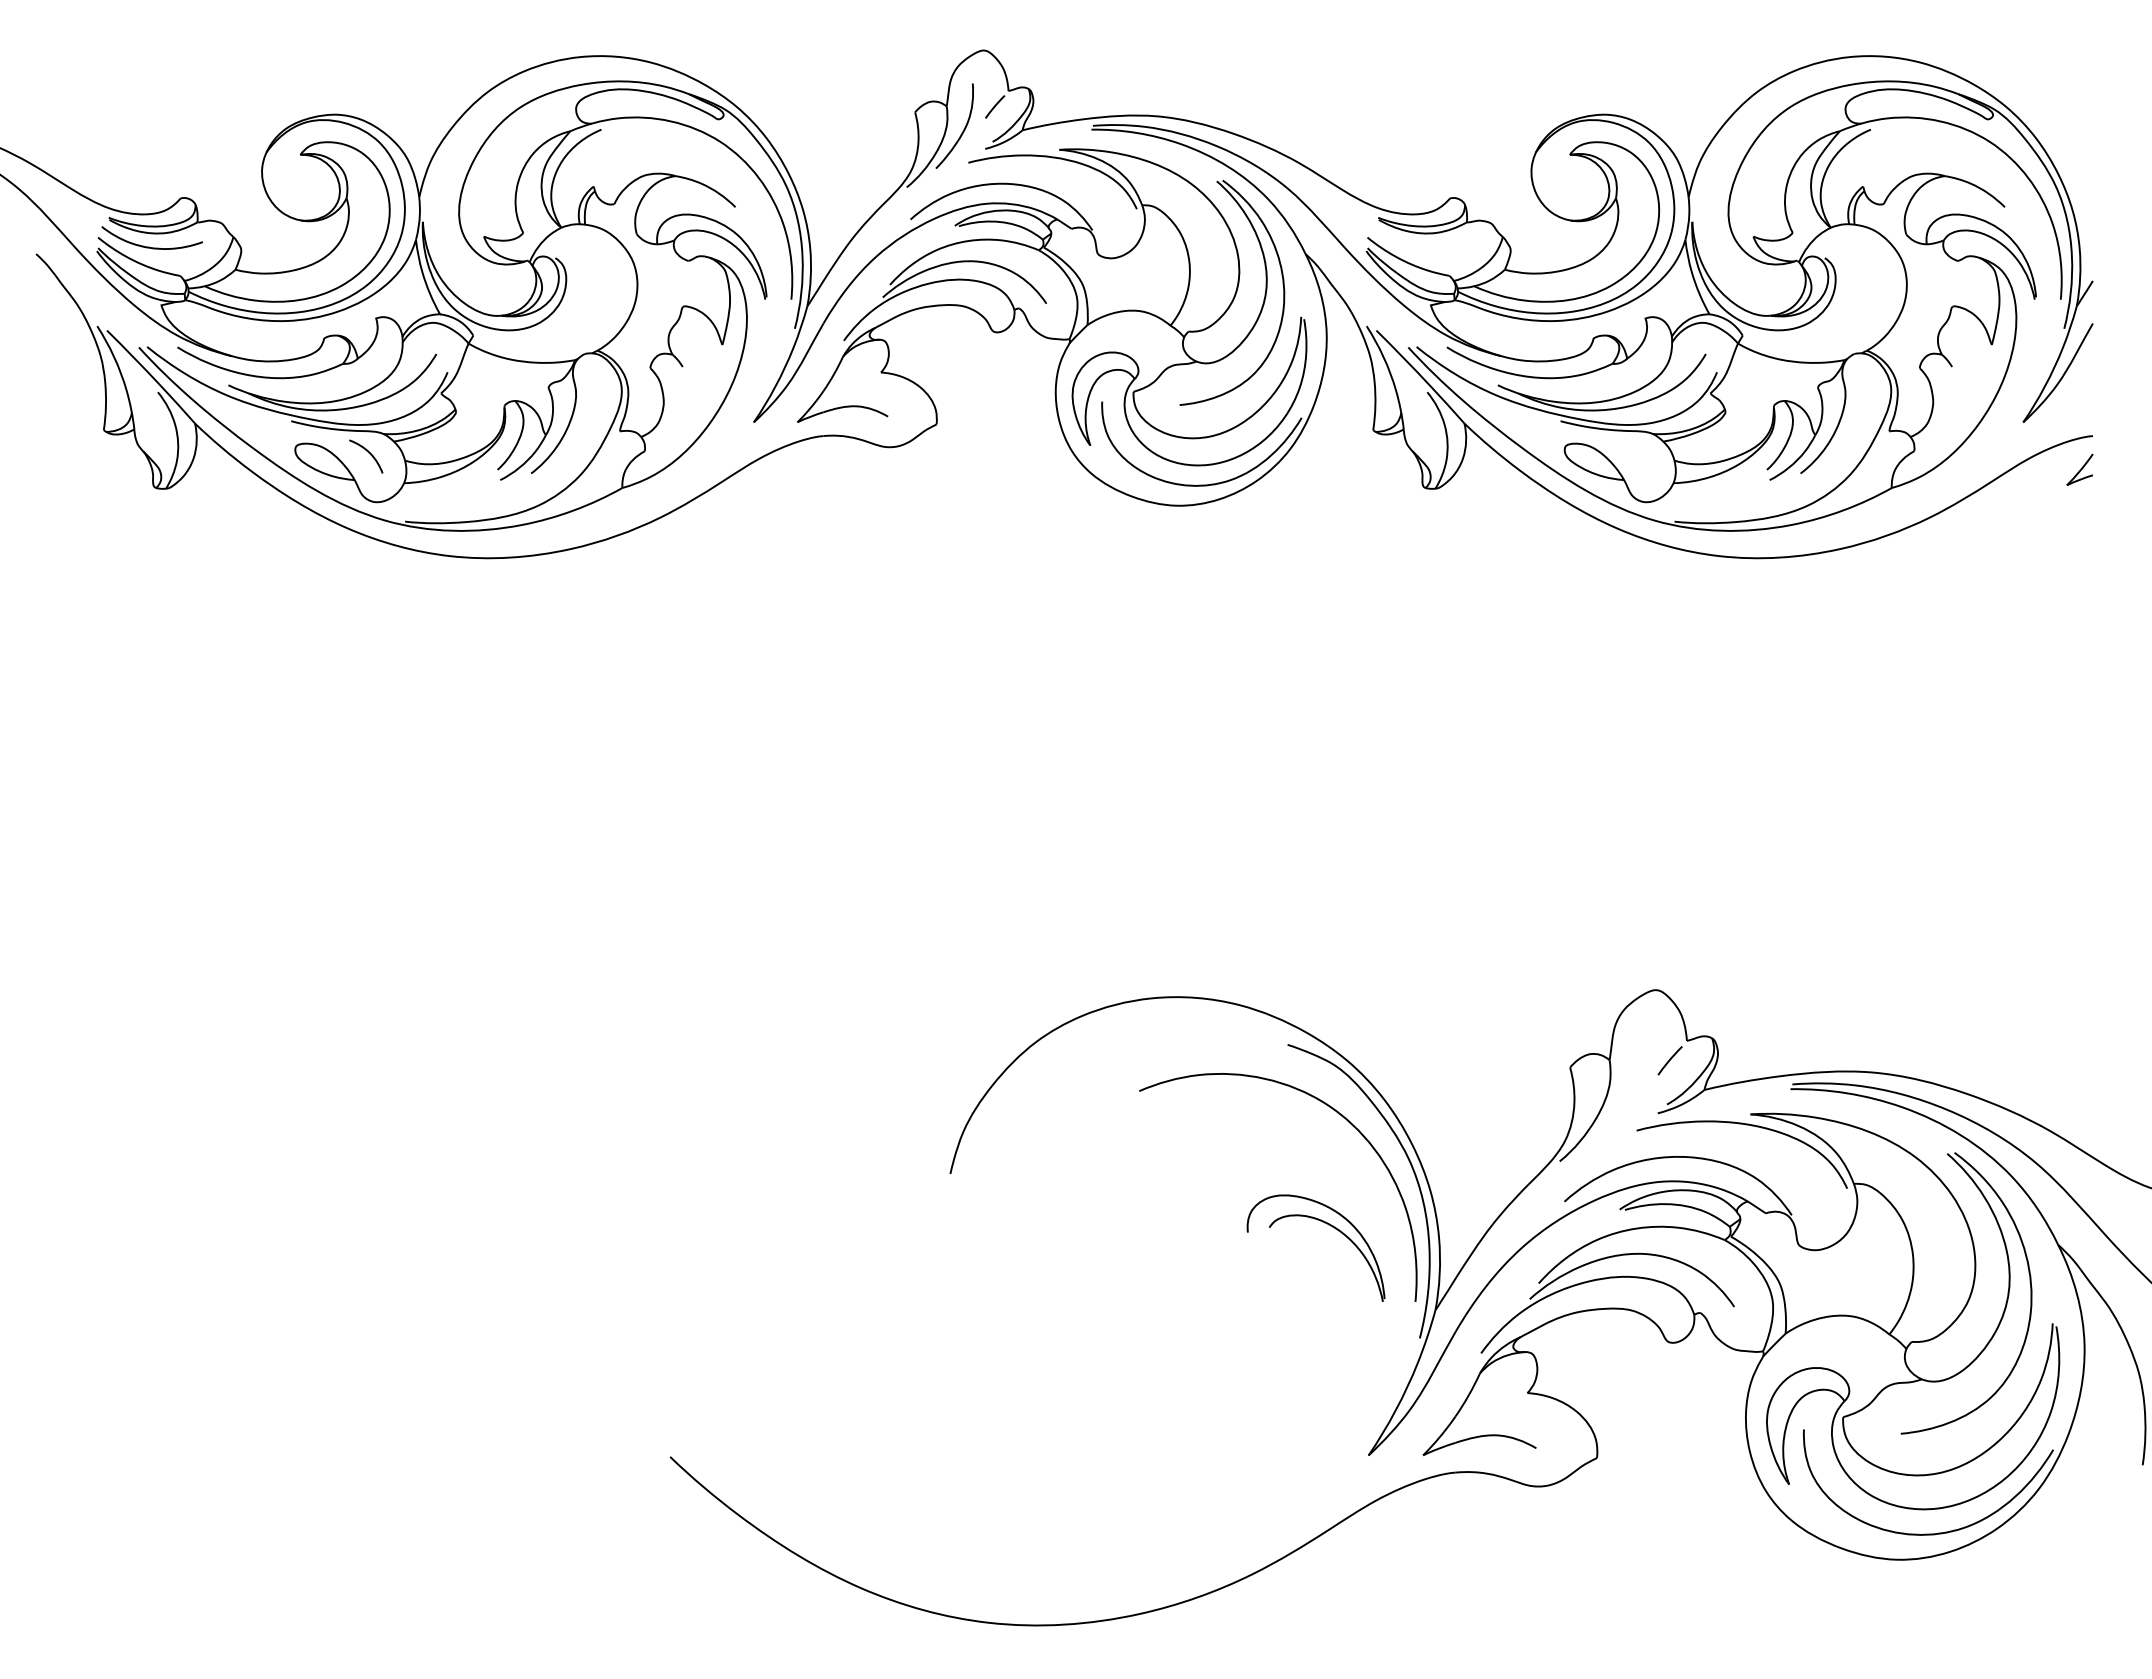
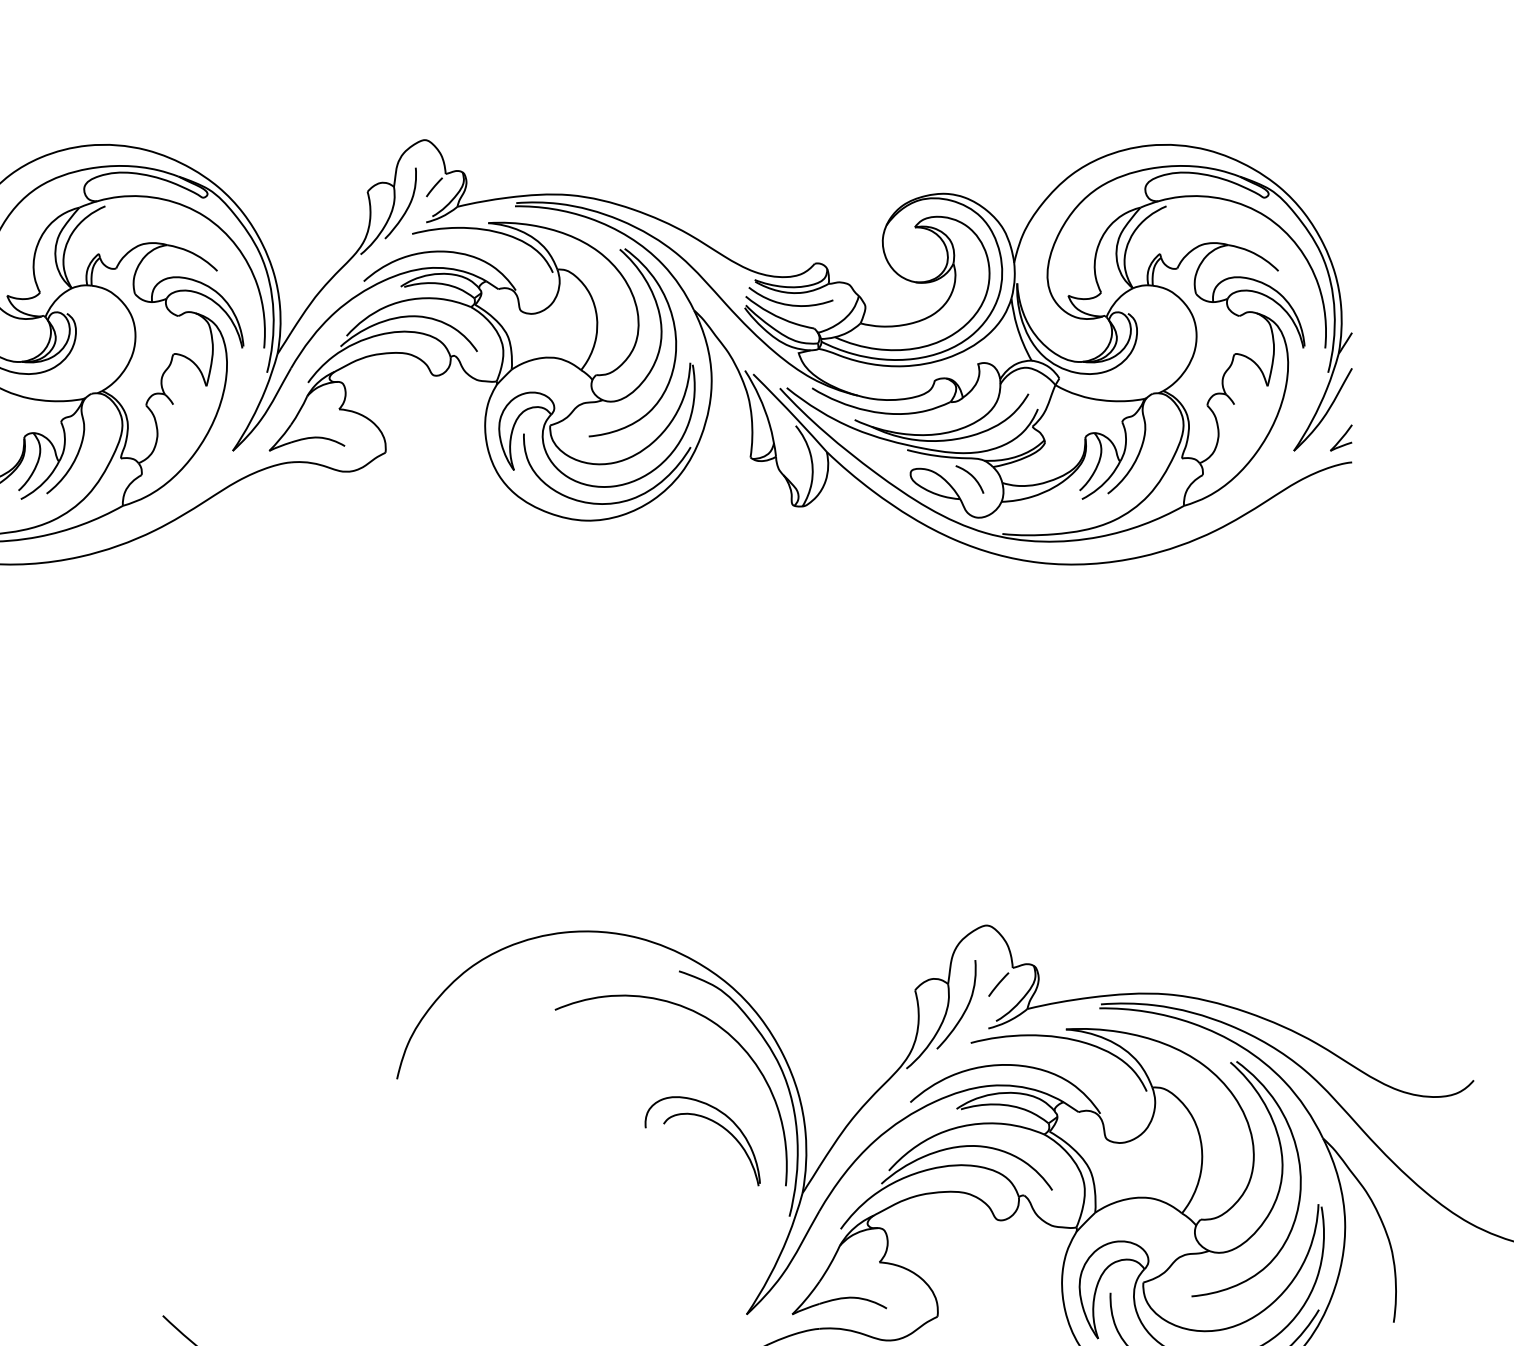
curve: (1418, 246) -> (788, 303), added
curve: (1638, 453) -> (972, 476), added
part: (2079, 469) -> (1340, 437), moved
curve: (1630, 1089) -> (965, 1008), added

